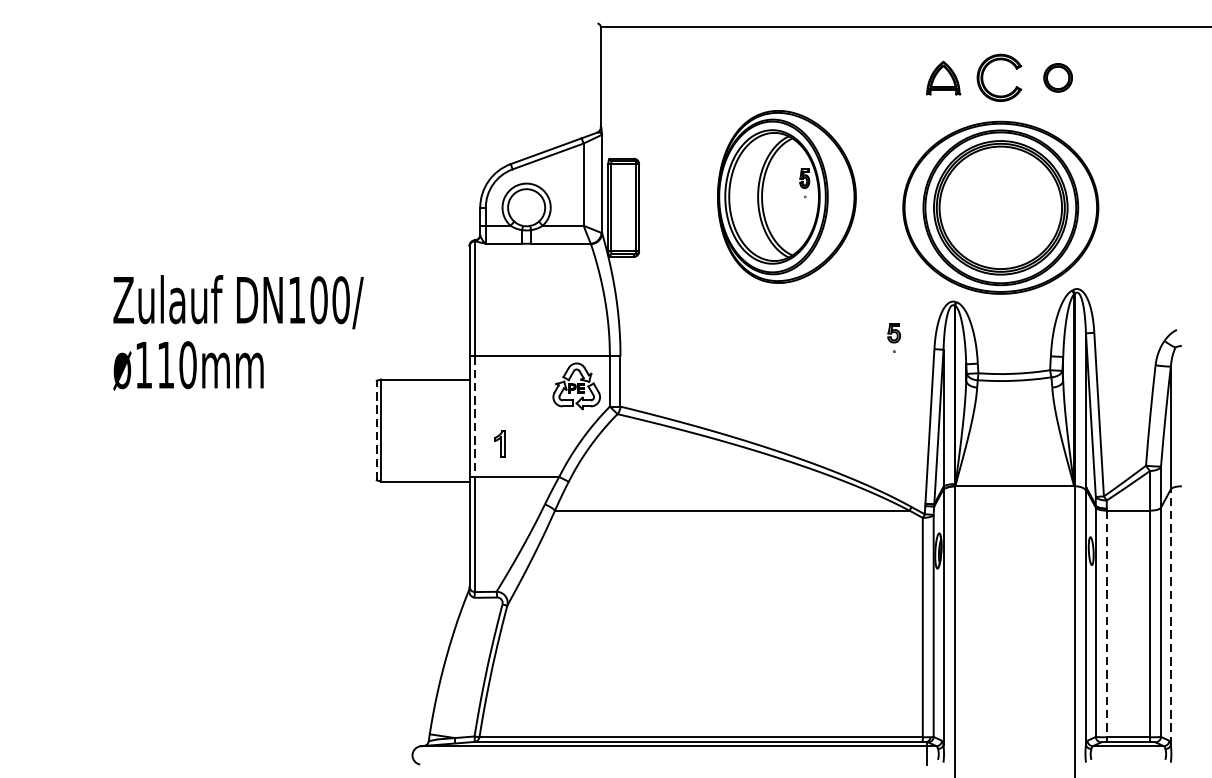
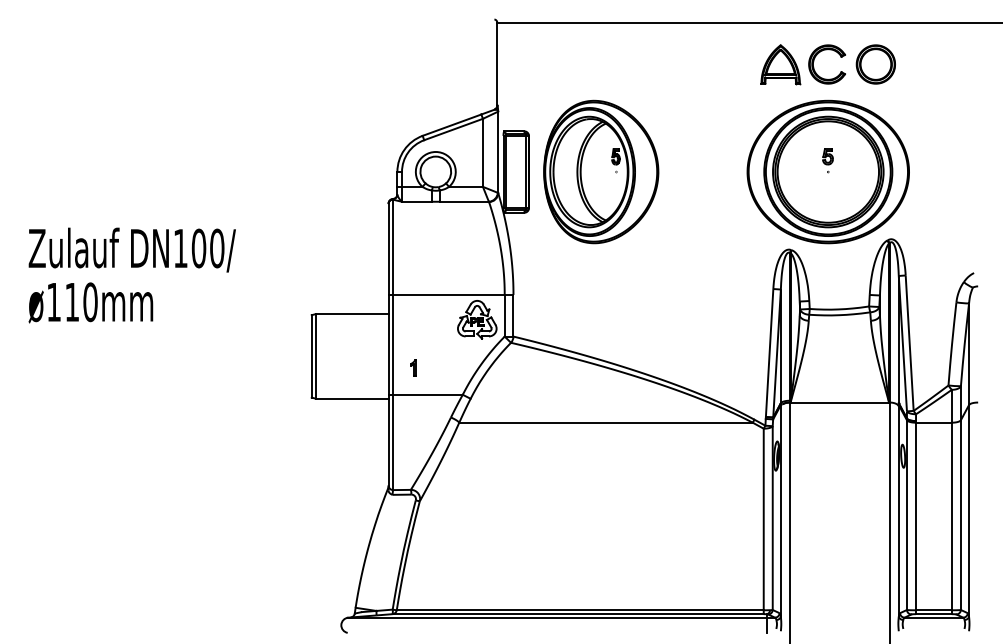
part: (943, 77) -> (780, 64), size x1.43
part: (1057, 77) -> (875, 64), size x1.67
part: (787, 196) -> (601, 171), moved
text: (237, 332) -> (131, 275), moved
part: (893, 337) -> (827, 160), moved
line: (475, 416) -> (393, 344), dashed -> solid
line: (376, 429) -> (311, 355), dashed -> solid
part: (499, 443) -> (413, 367), size x0.71
line: (1171, 616) -> (969, 510), dashed -> solid
line: (1107, 623) -> (916, 516), dashed -> solid

